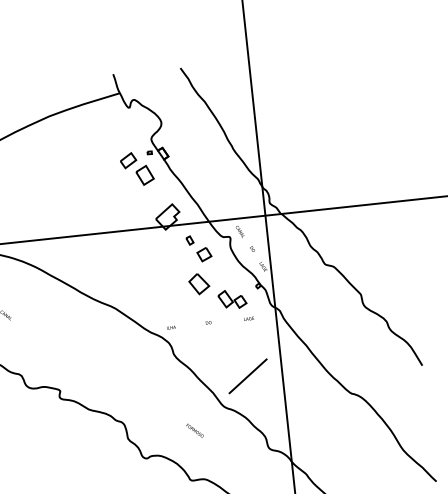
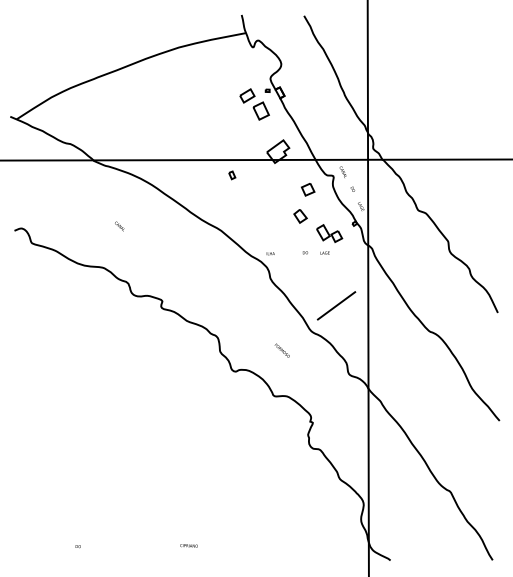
part: (190, 240) -> (232, 175), moved
part: (199, 284) -> (300, 216), size x0.7
text: (248, 318) -> (324, 252), moved

